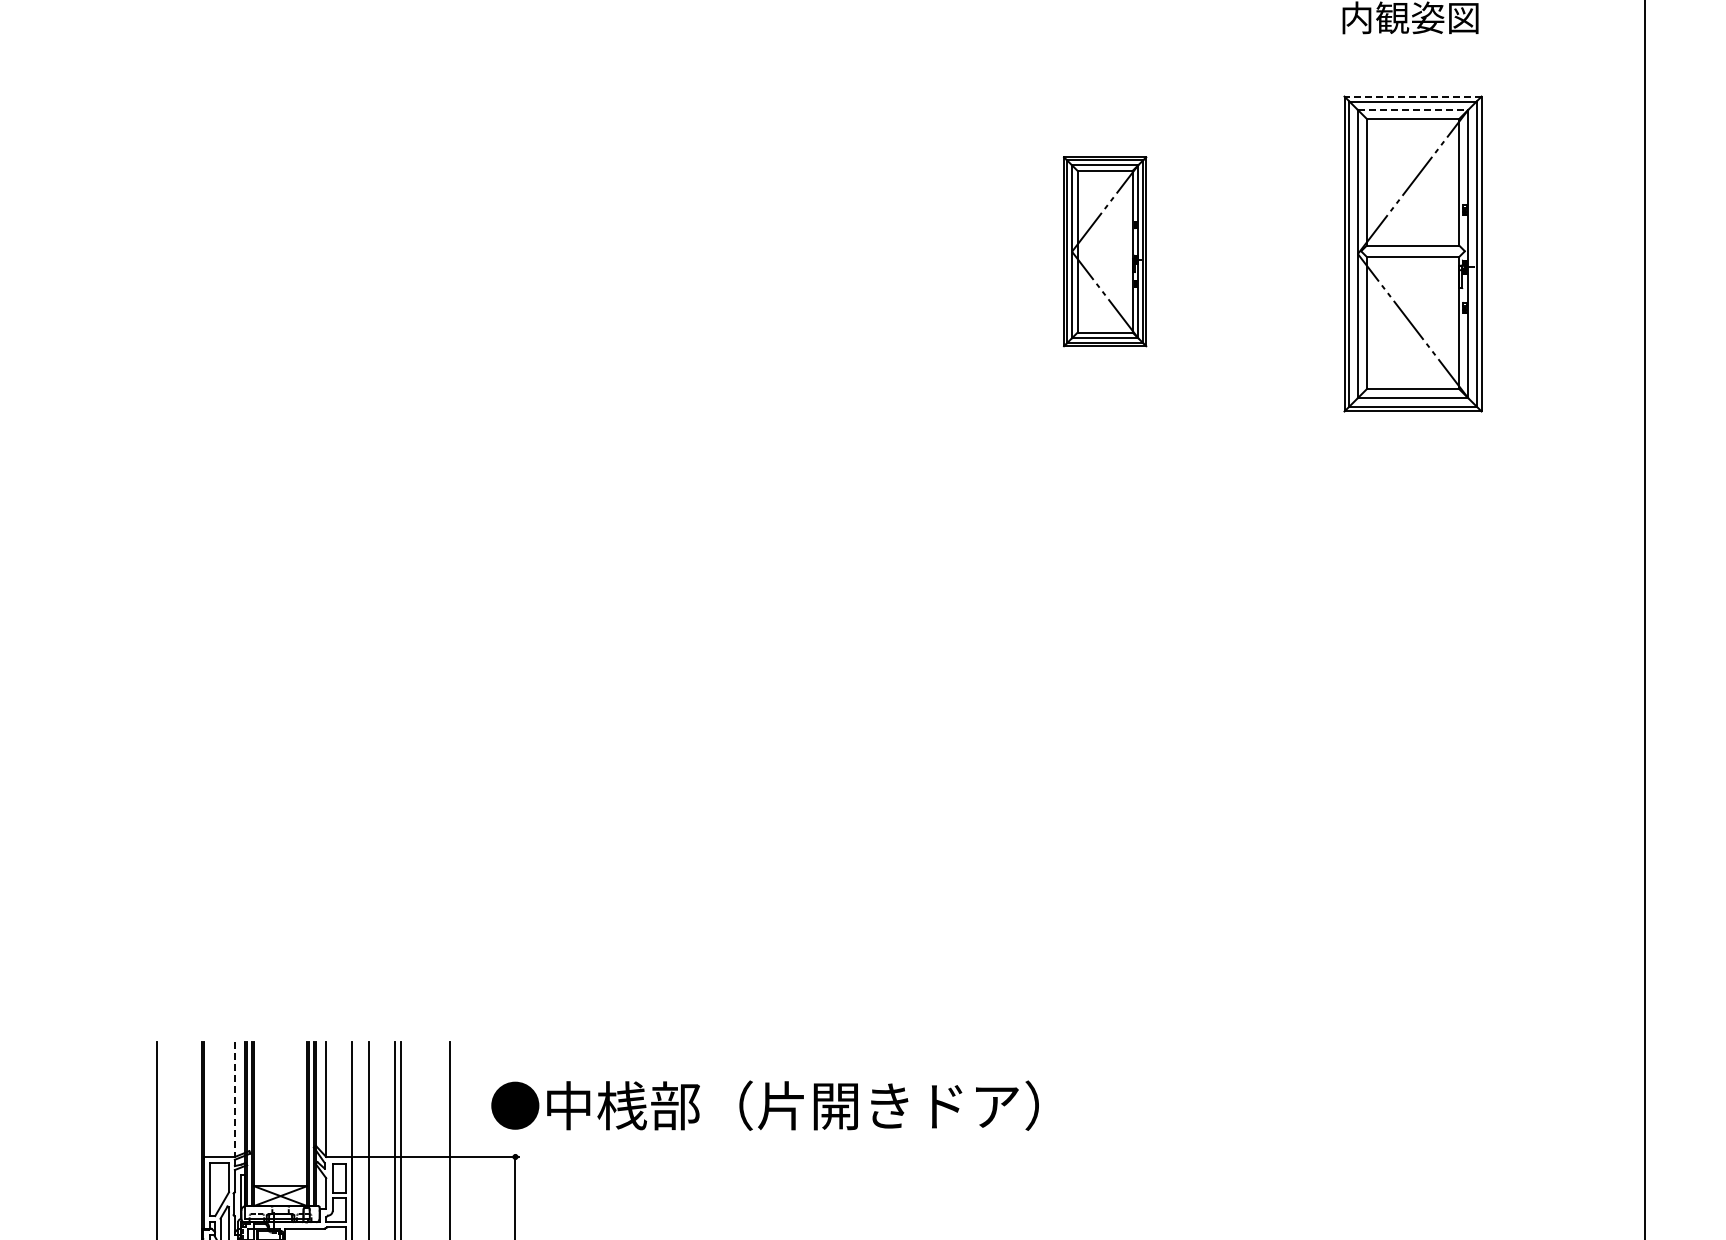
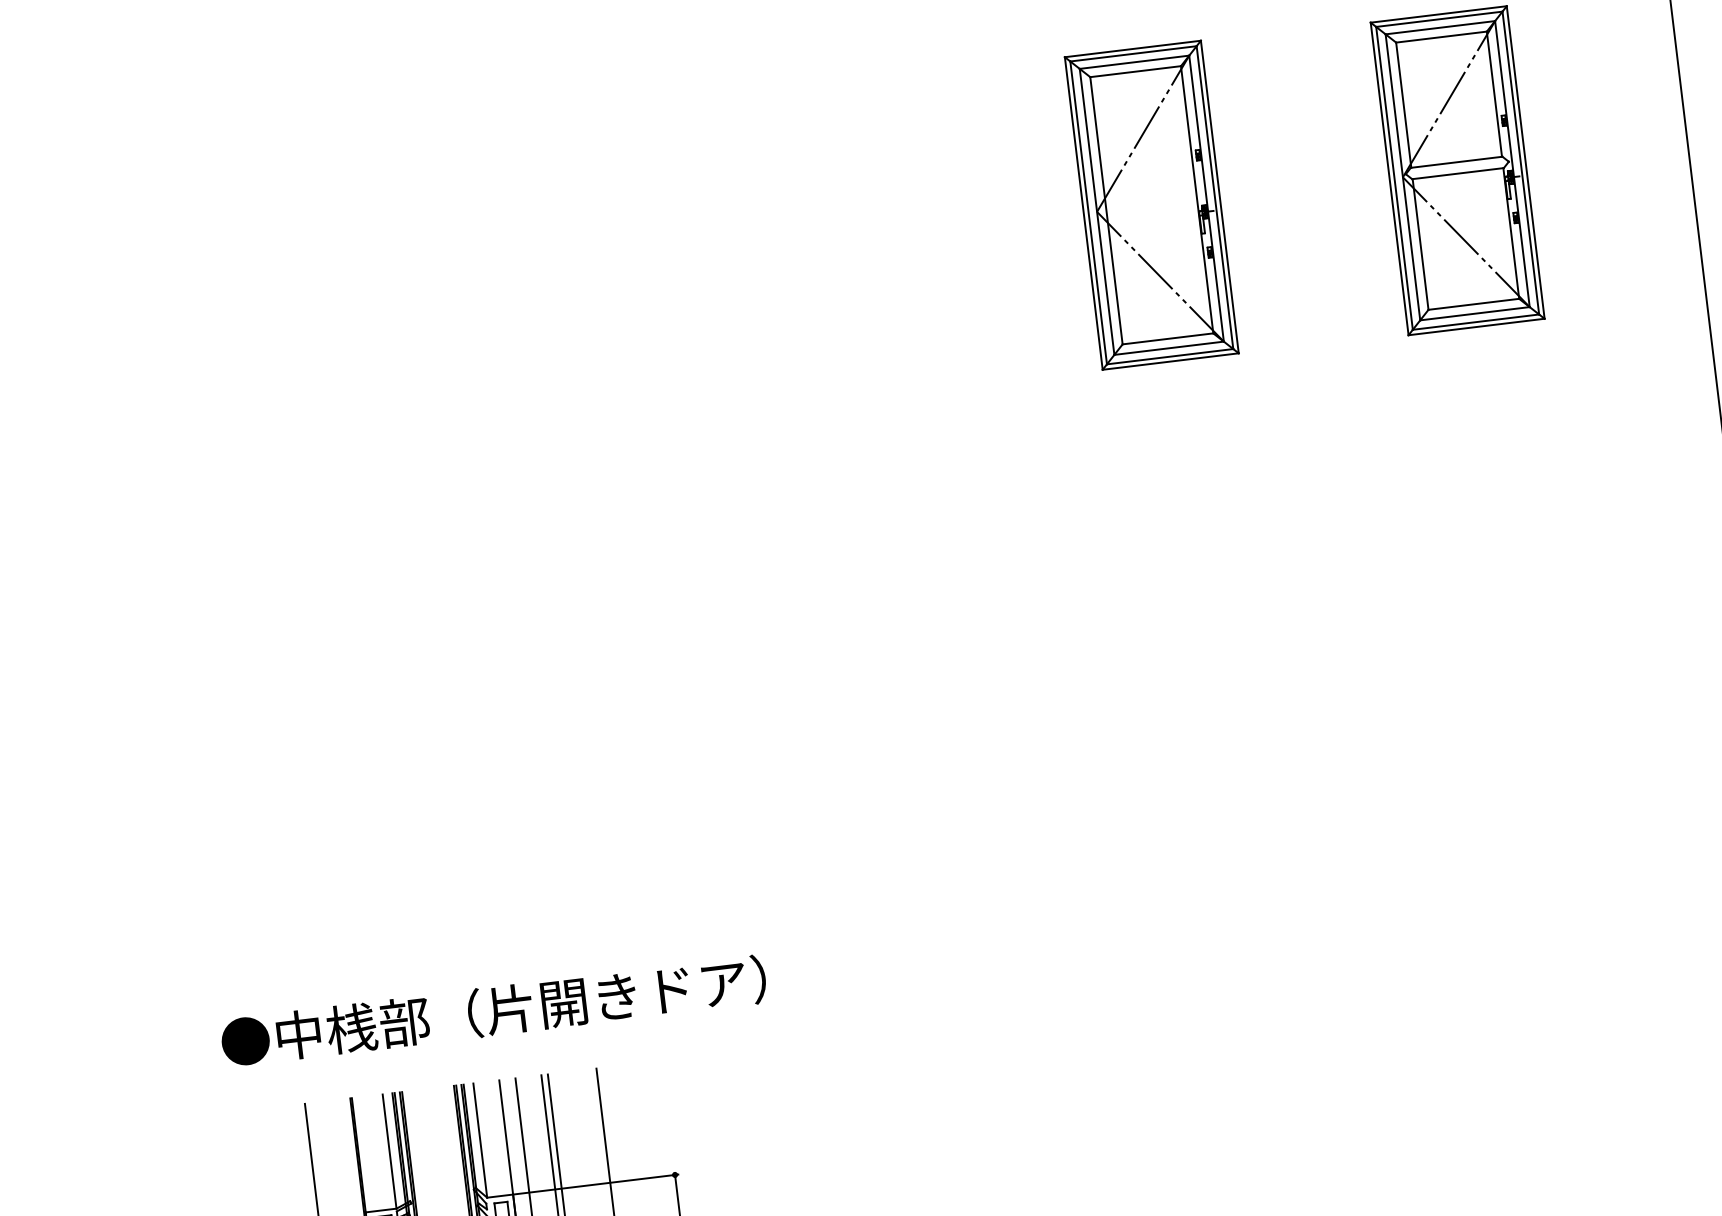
line: (1413, 96) -> (1439, 14), dashed -> solid
line: (1413, 110) -> (1440, 28), dashed -> solid
part: (1104, 251) -> (1151, 205), size x1.67
line: (234, 1099) -> (389, 1151), dashed -> solid
text: (764, 1105) -> (493, 1011), moved

